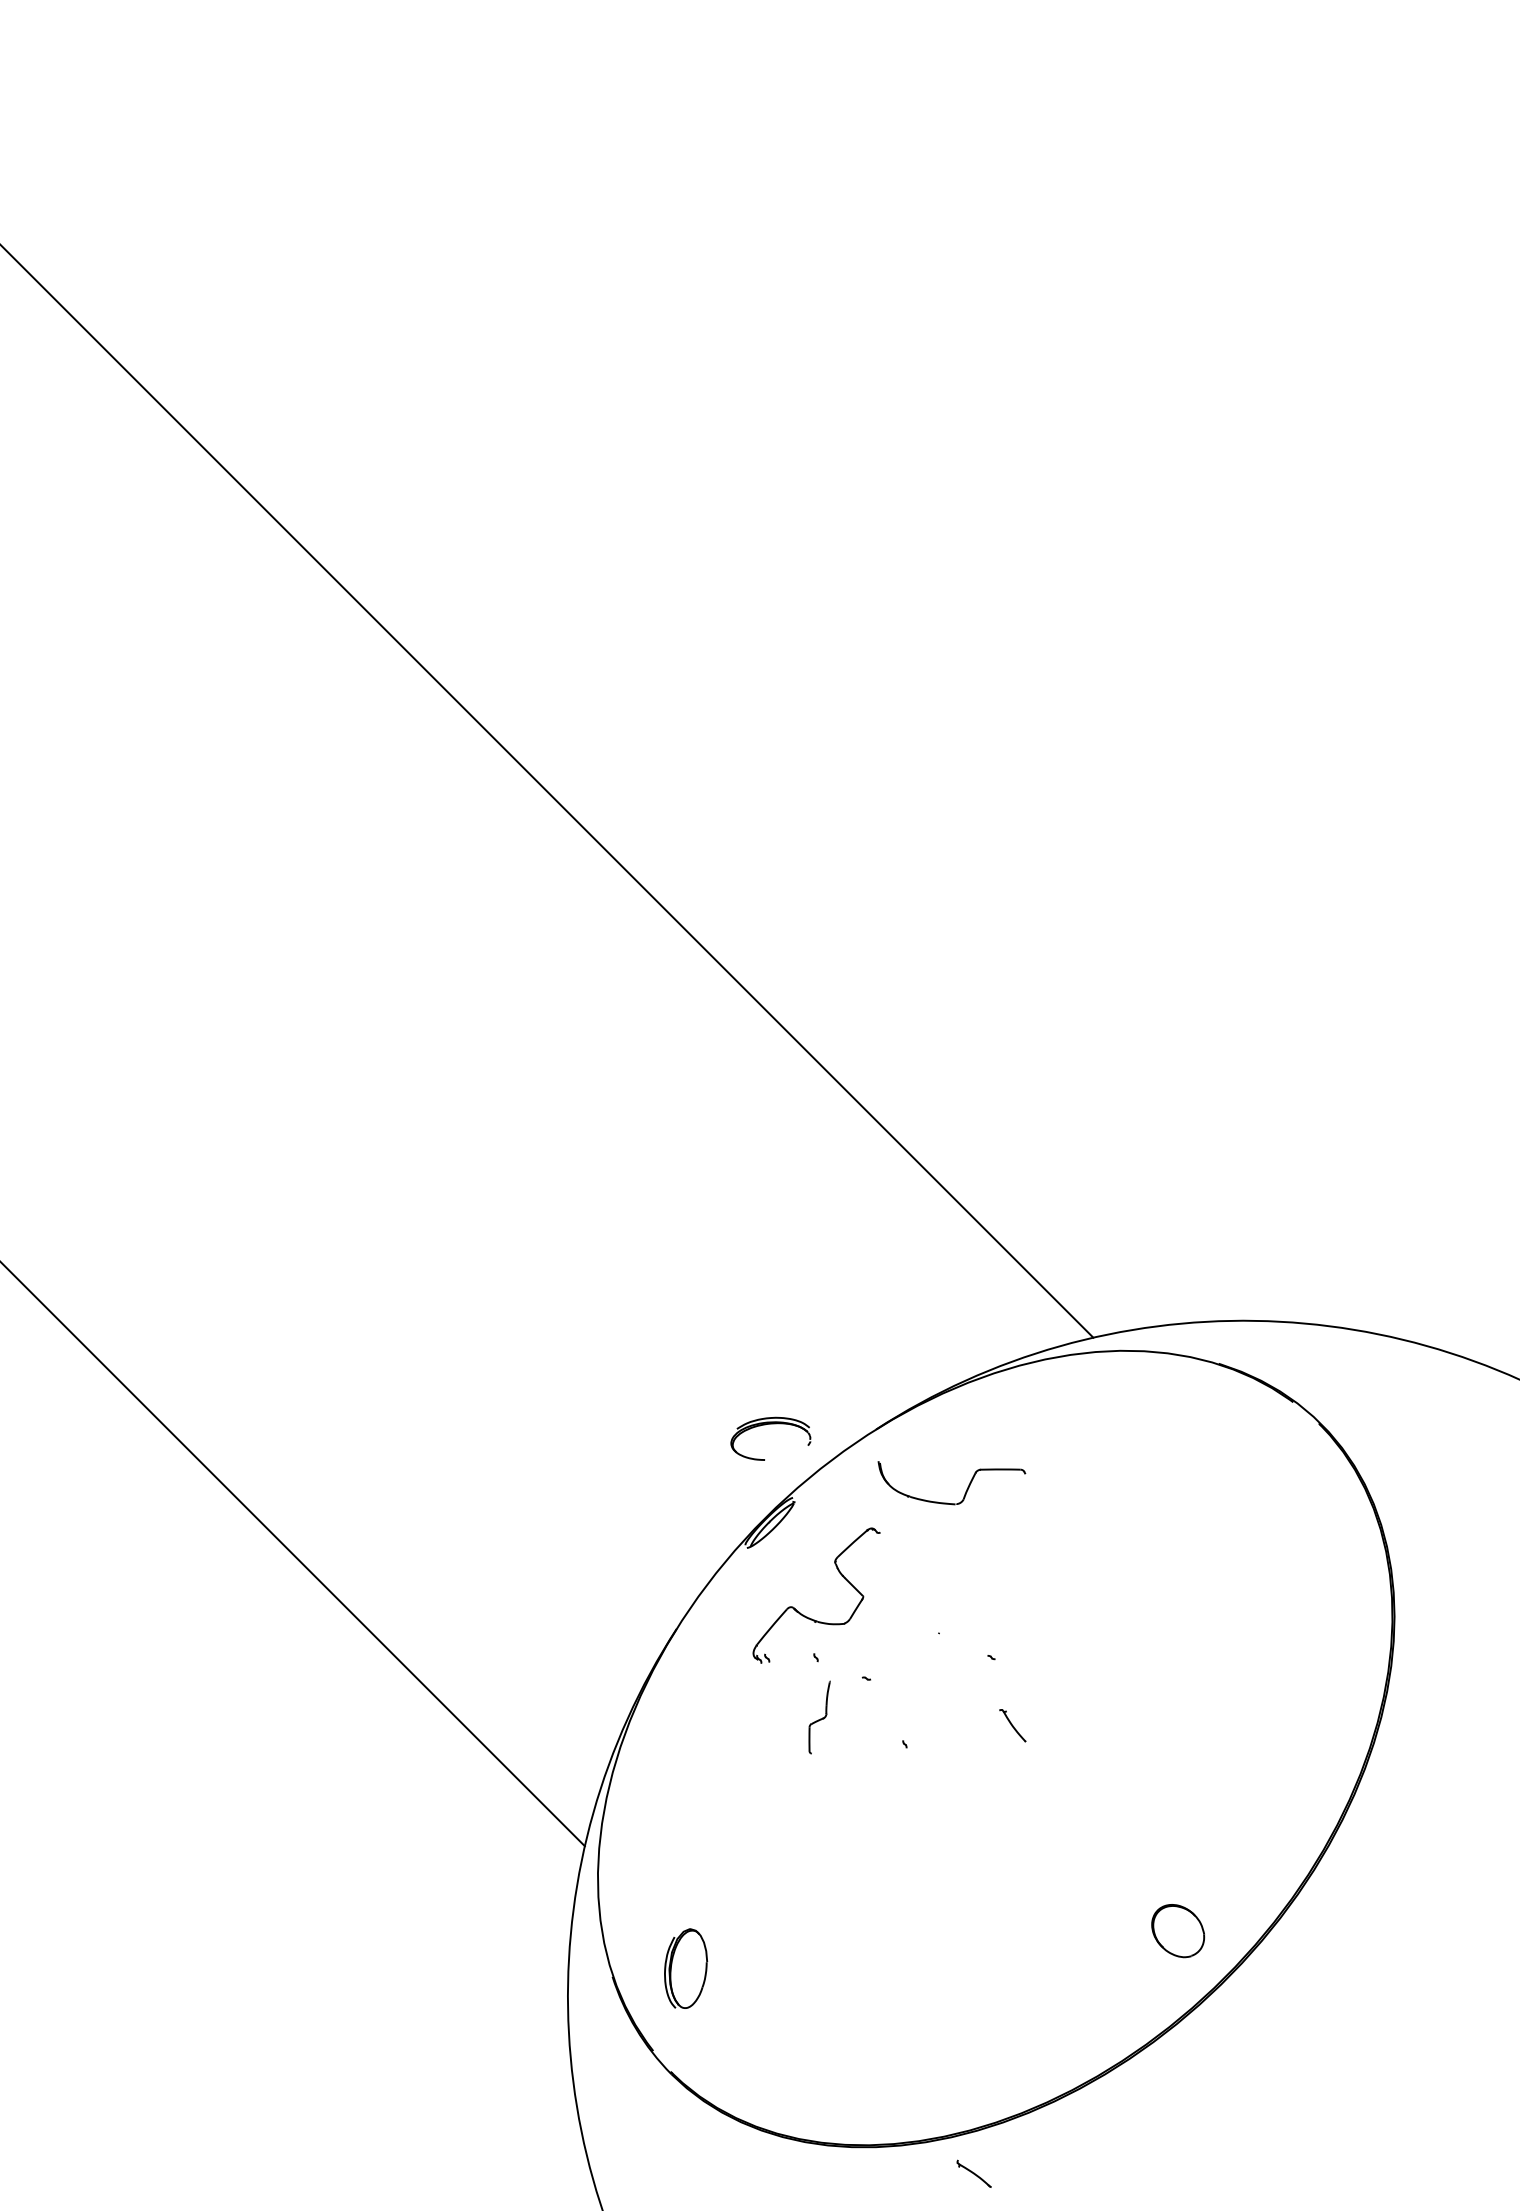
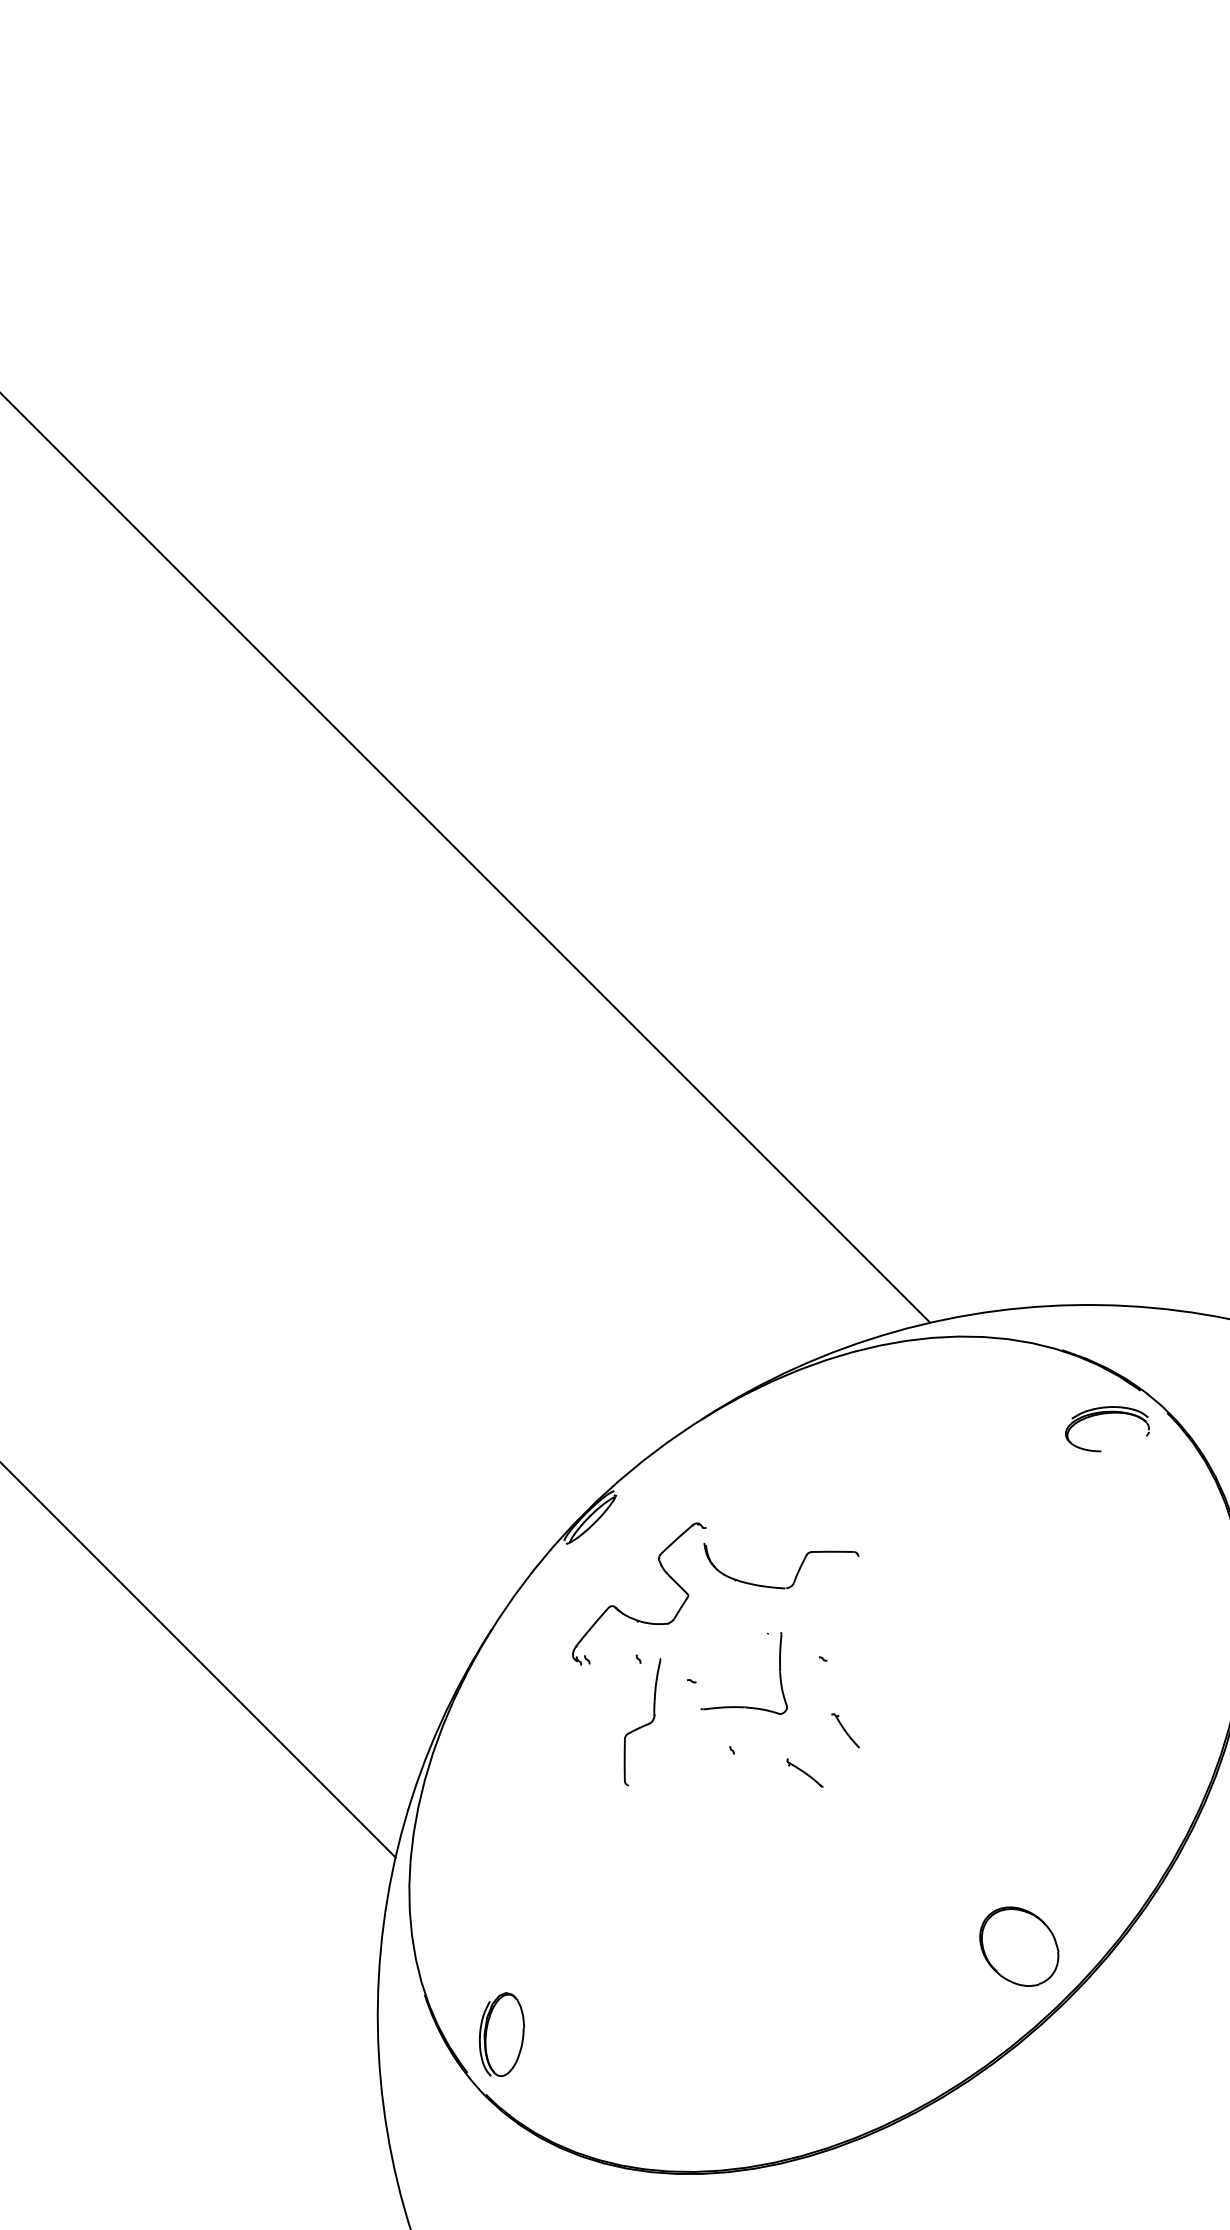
part: (765, 1425) -> (1101, 1415), moved
part: (965, 1491) -> (795, 1574), moved
part: (915, 1702) -> (743, 1706), added
part: (819, 1717) -> (642, 1722), size x1.67
part: (1178, 1930) -> (1019, 1946), size x1.43
part: (686, 1968) -> (502, 2034), moved
part: (973, 2173) -> (804, 1772), moved

